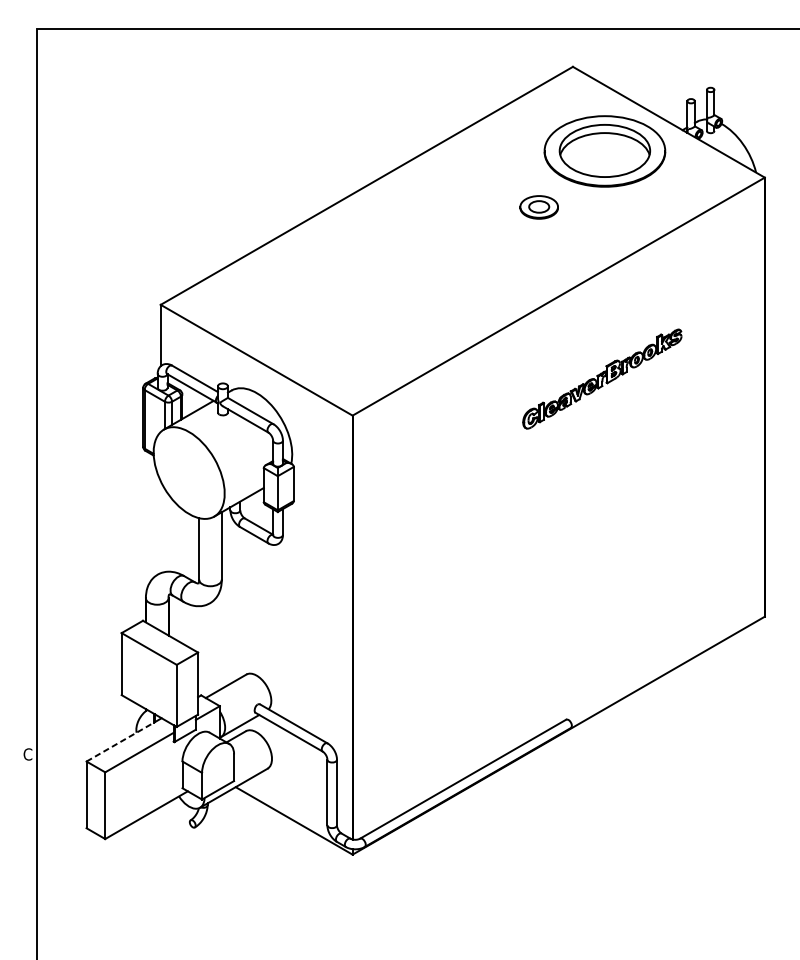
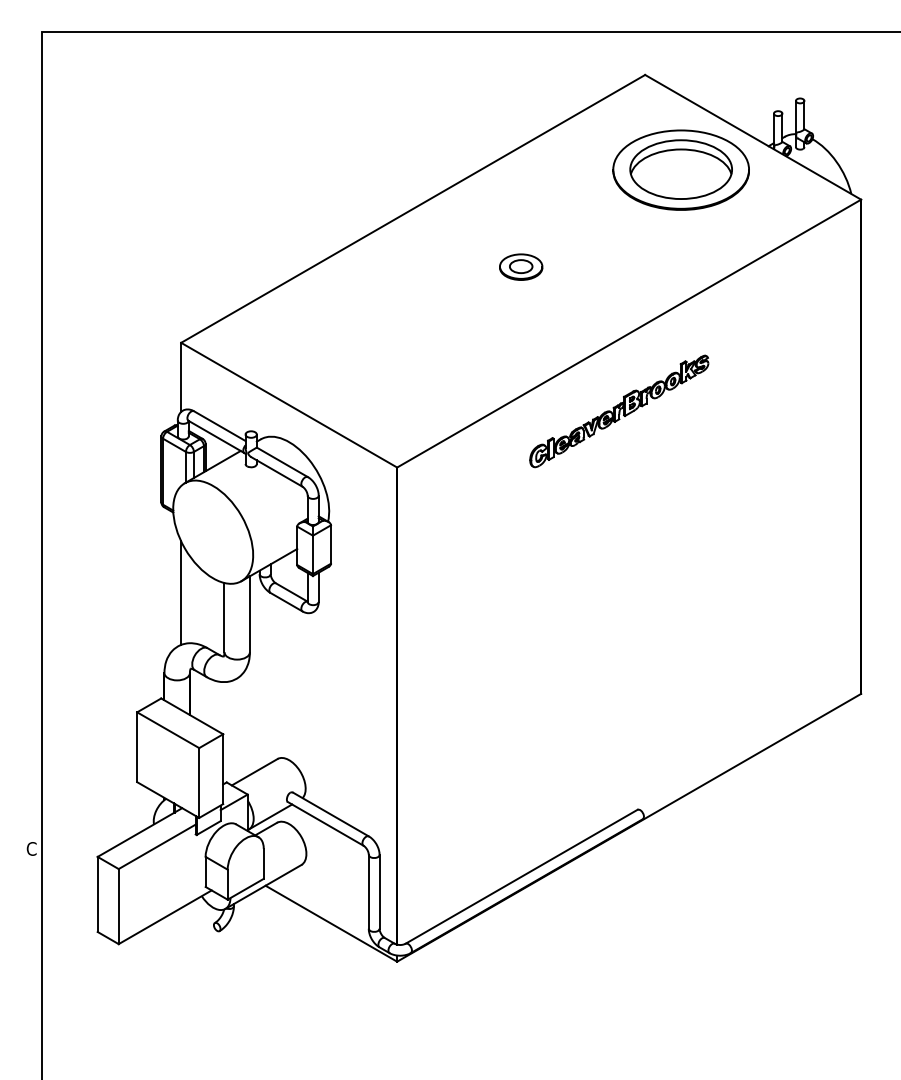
part: (539, 206) -> (521, 266), moved
part: (602, 379) -> (619, 411), moved
line: (161, 526) -> (181, 592), added
line: (121, 741) -> (136, 834), dashed -> solid

